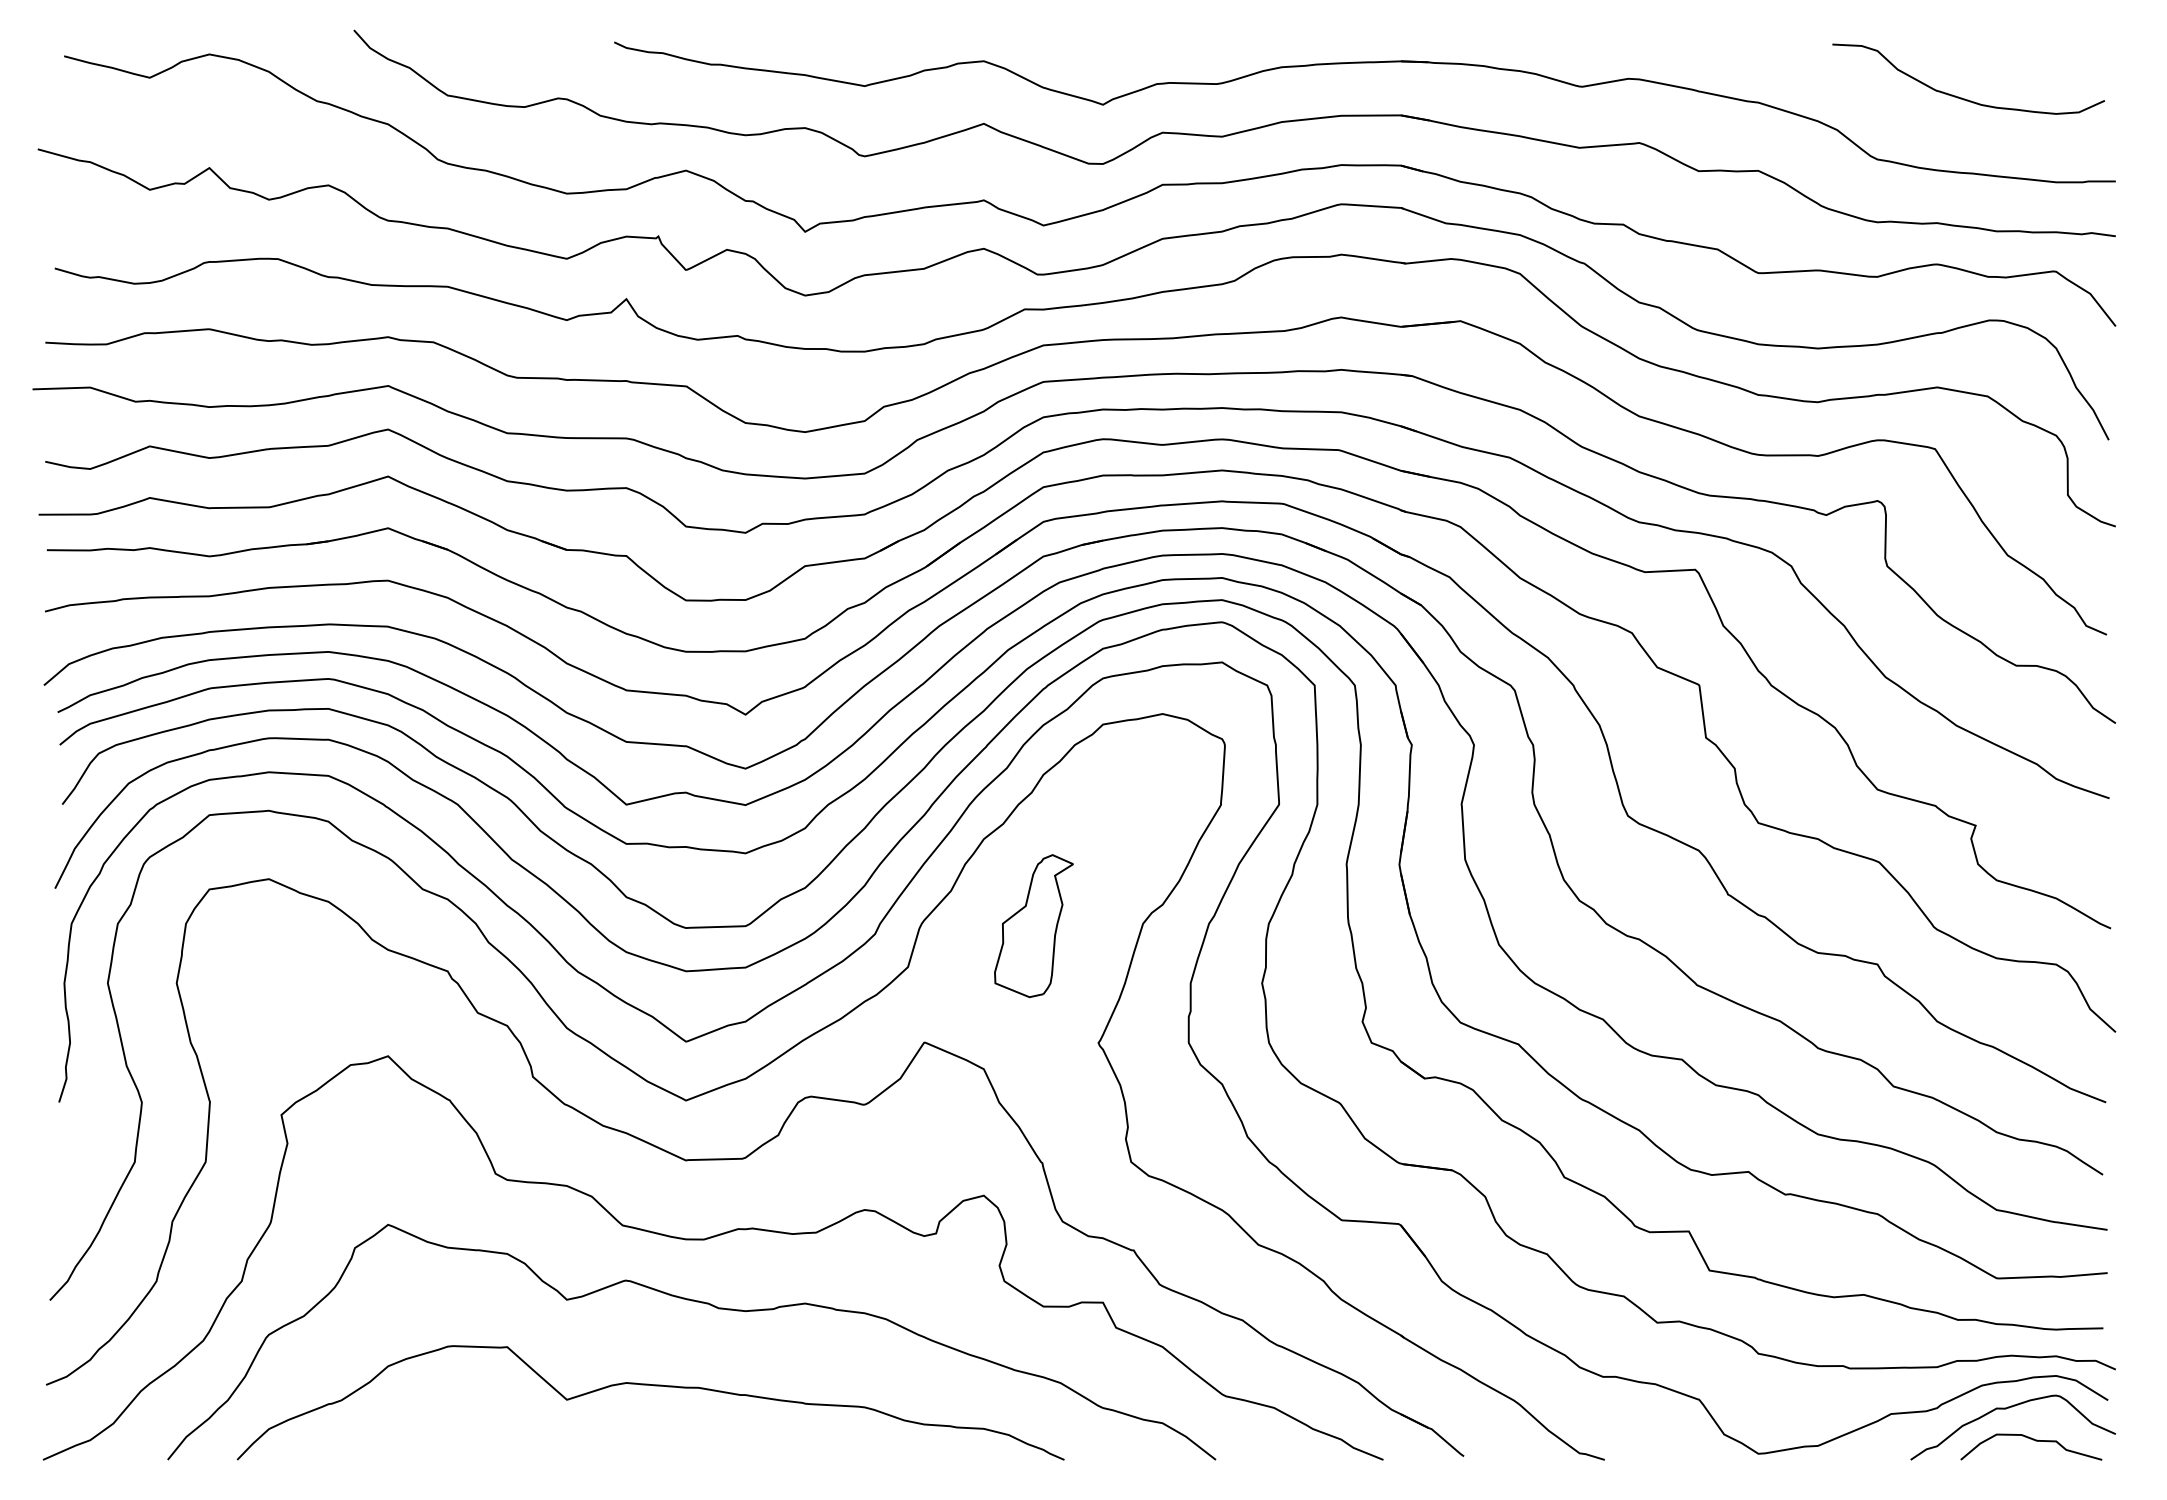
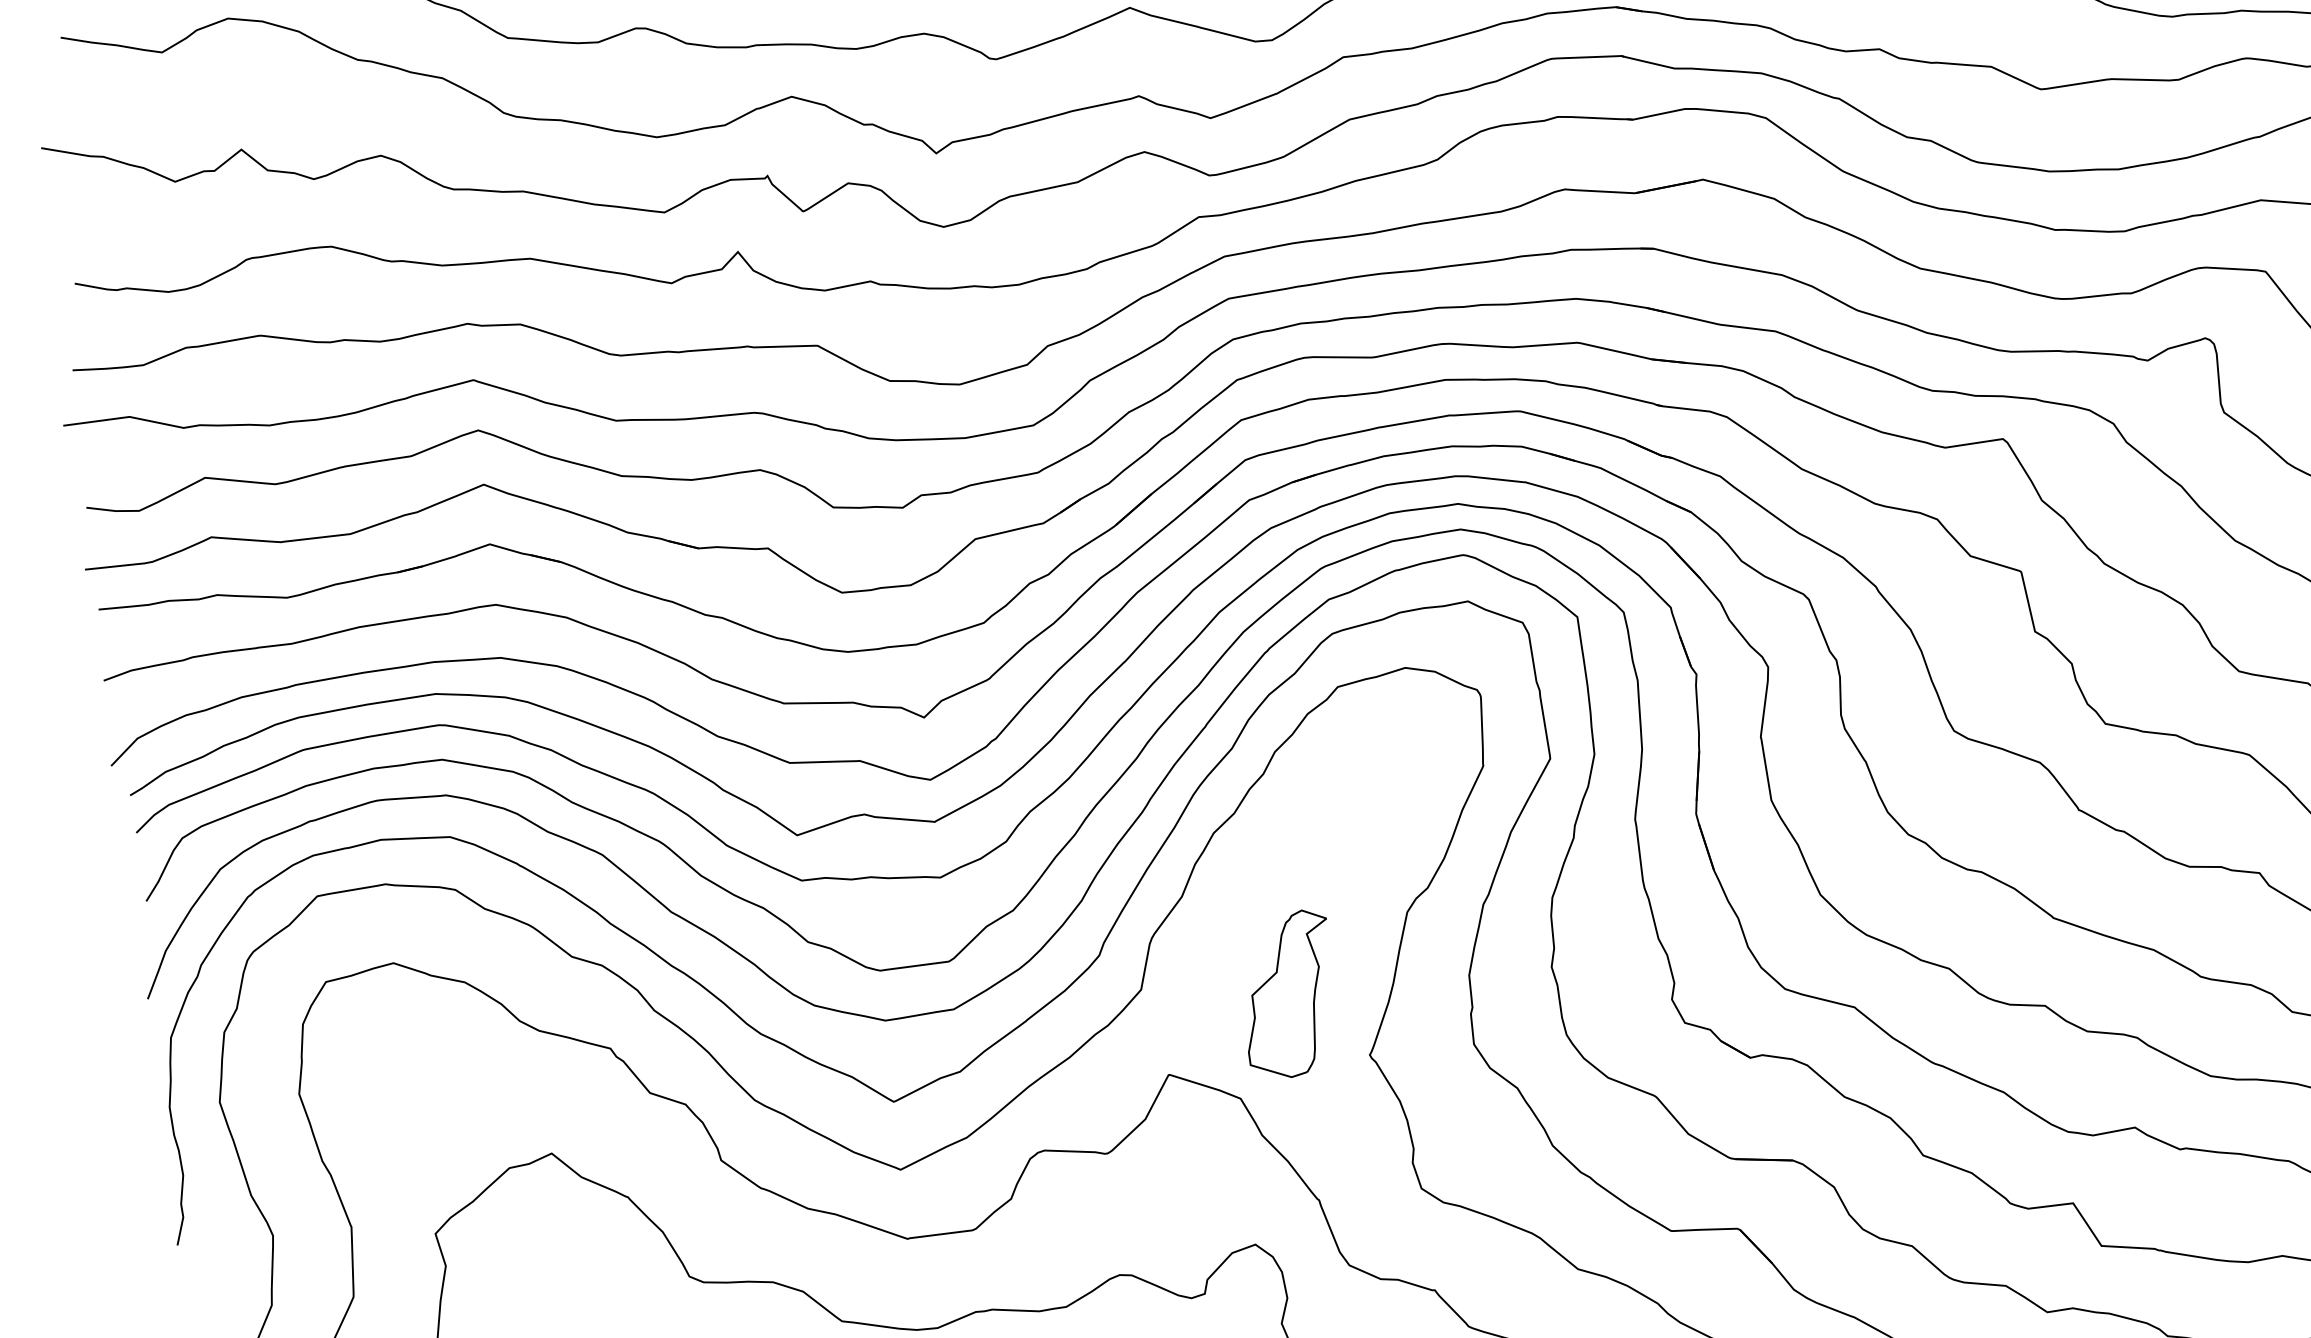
part: (1033, 926) -> (1287, 995), moved

